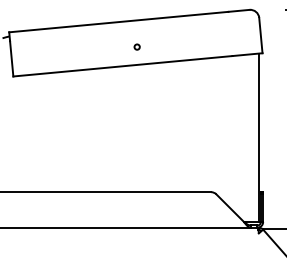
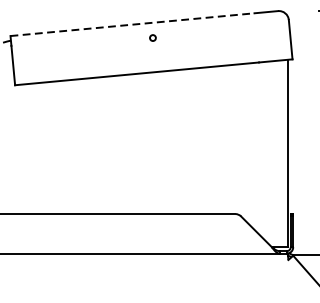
line: (119, 22) -> (133, 25), solid -> dashed
circle: (136, 46) -> (152, 37), moved

